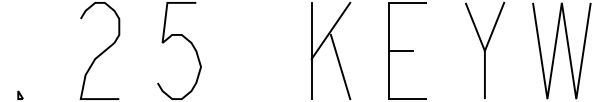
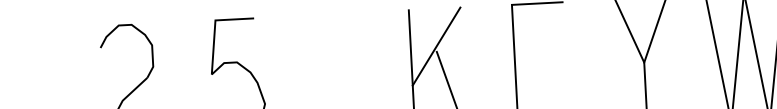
line: (400, 51) -> (531, 69), removed

